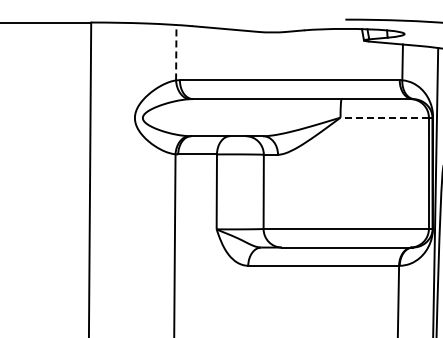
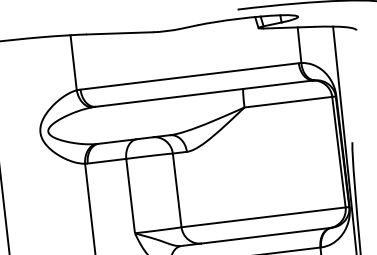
line: (176, 52) -> (73, 62), dashed -> solid
line: (384, 117) -> (288, 102), dashed -> solid

